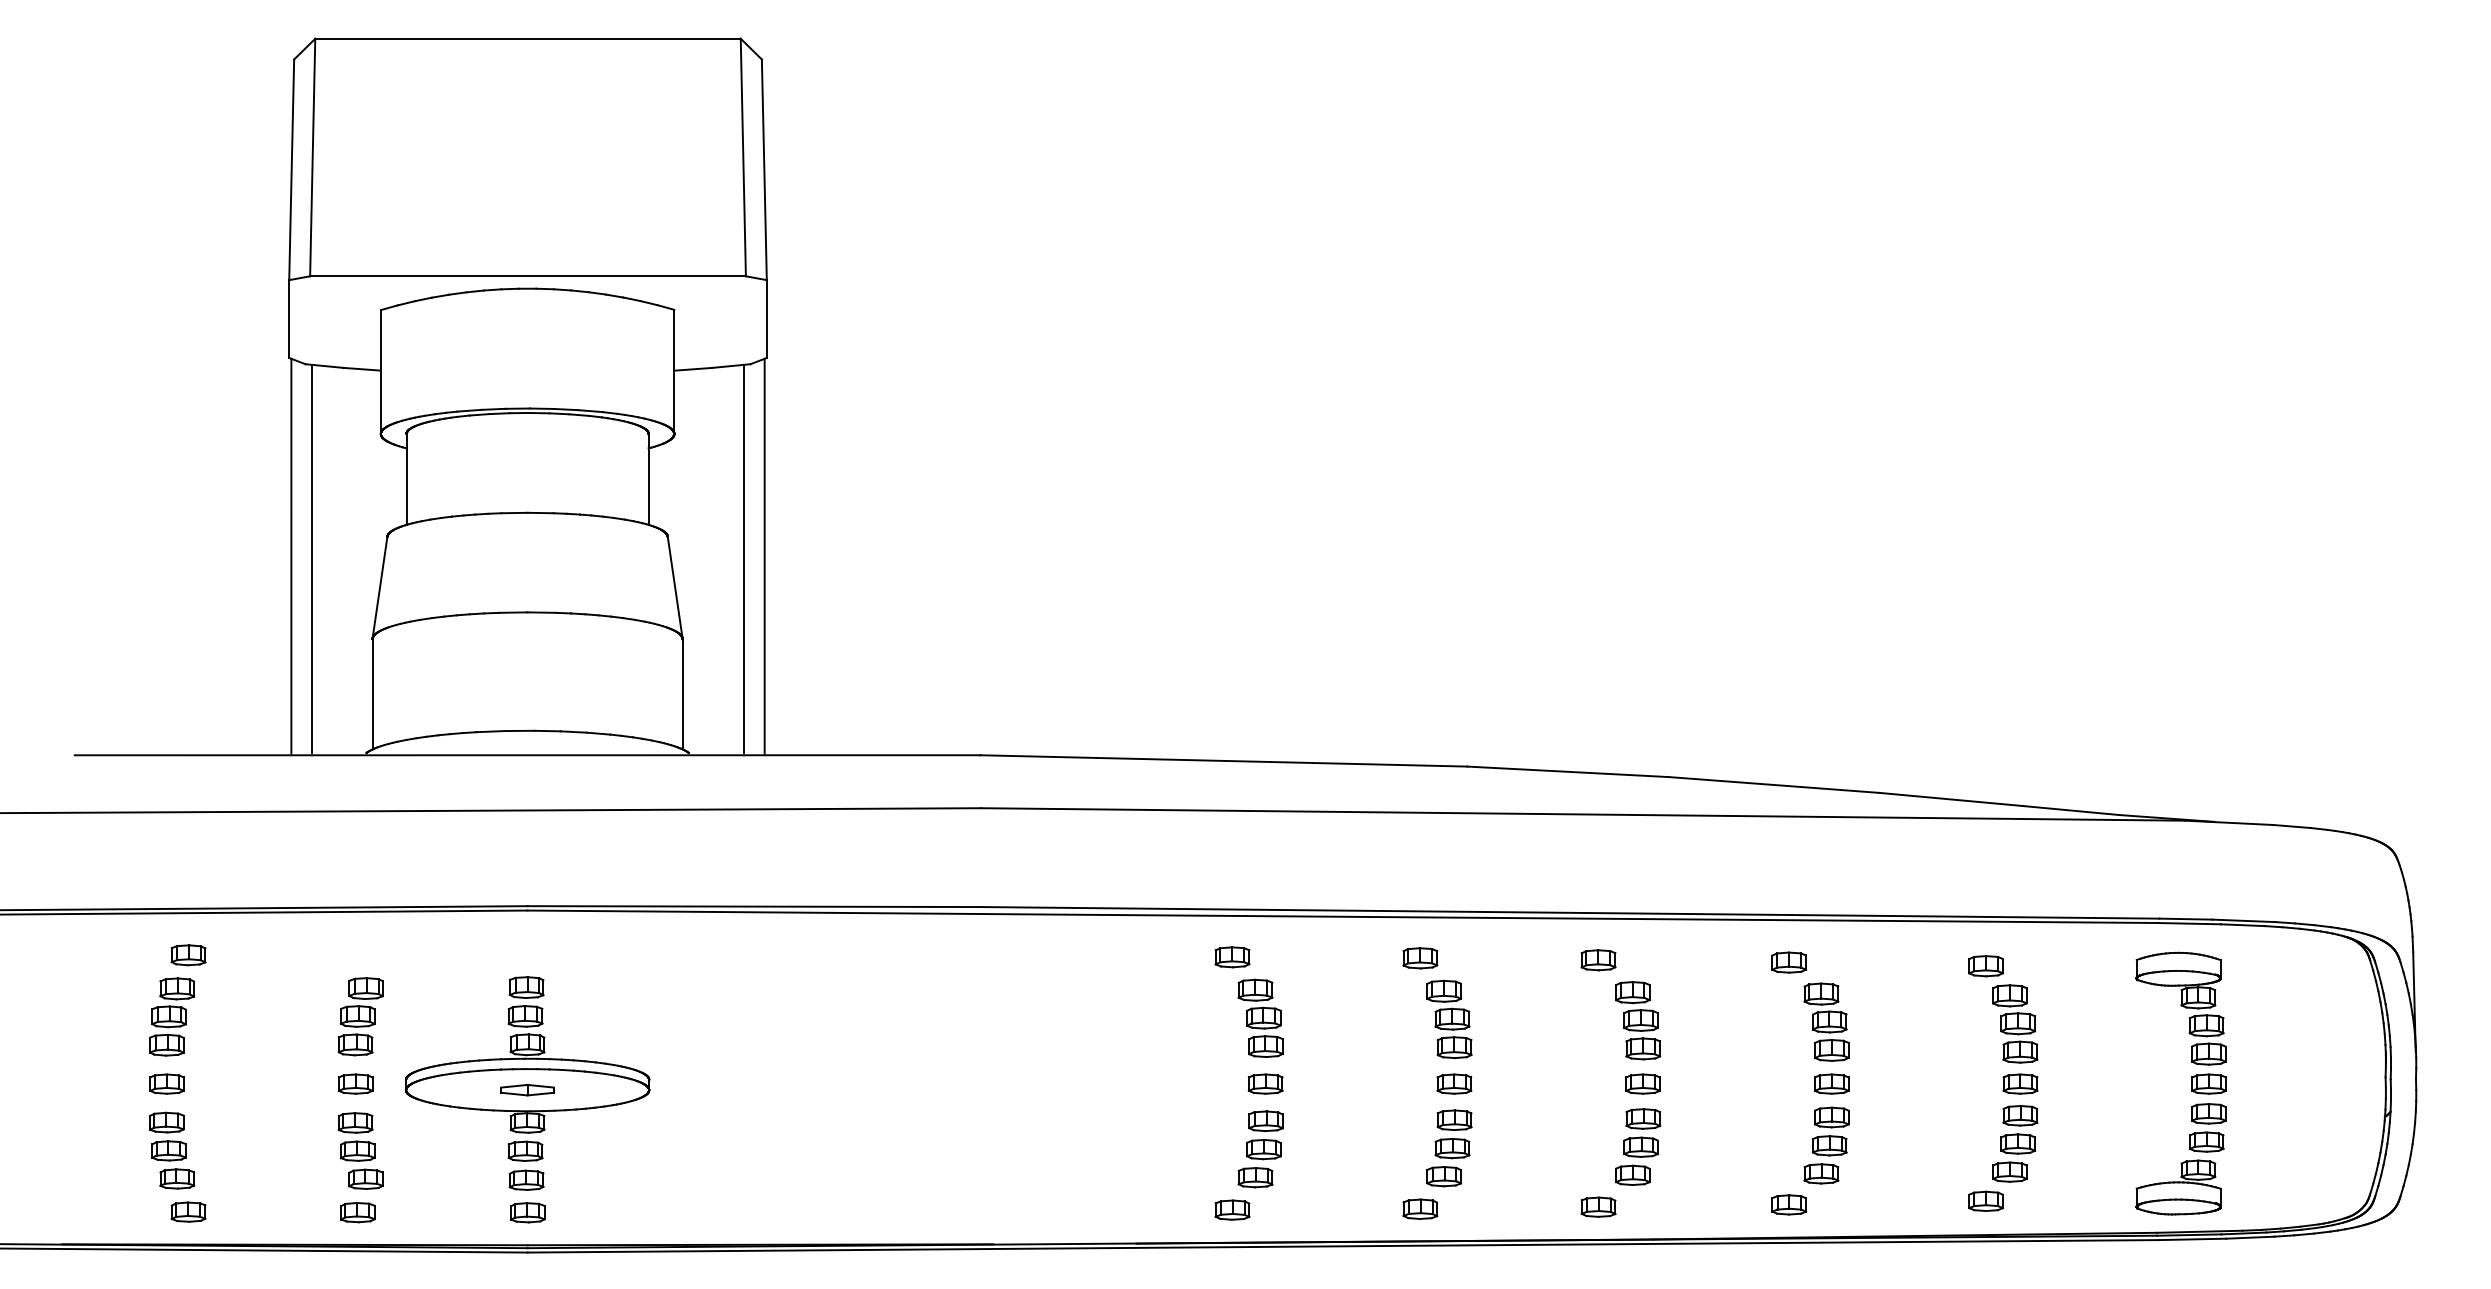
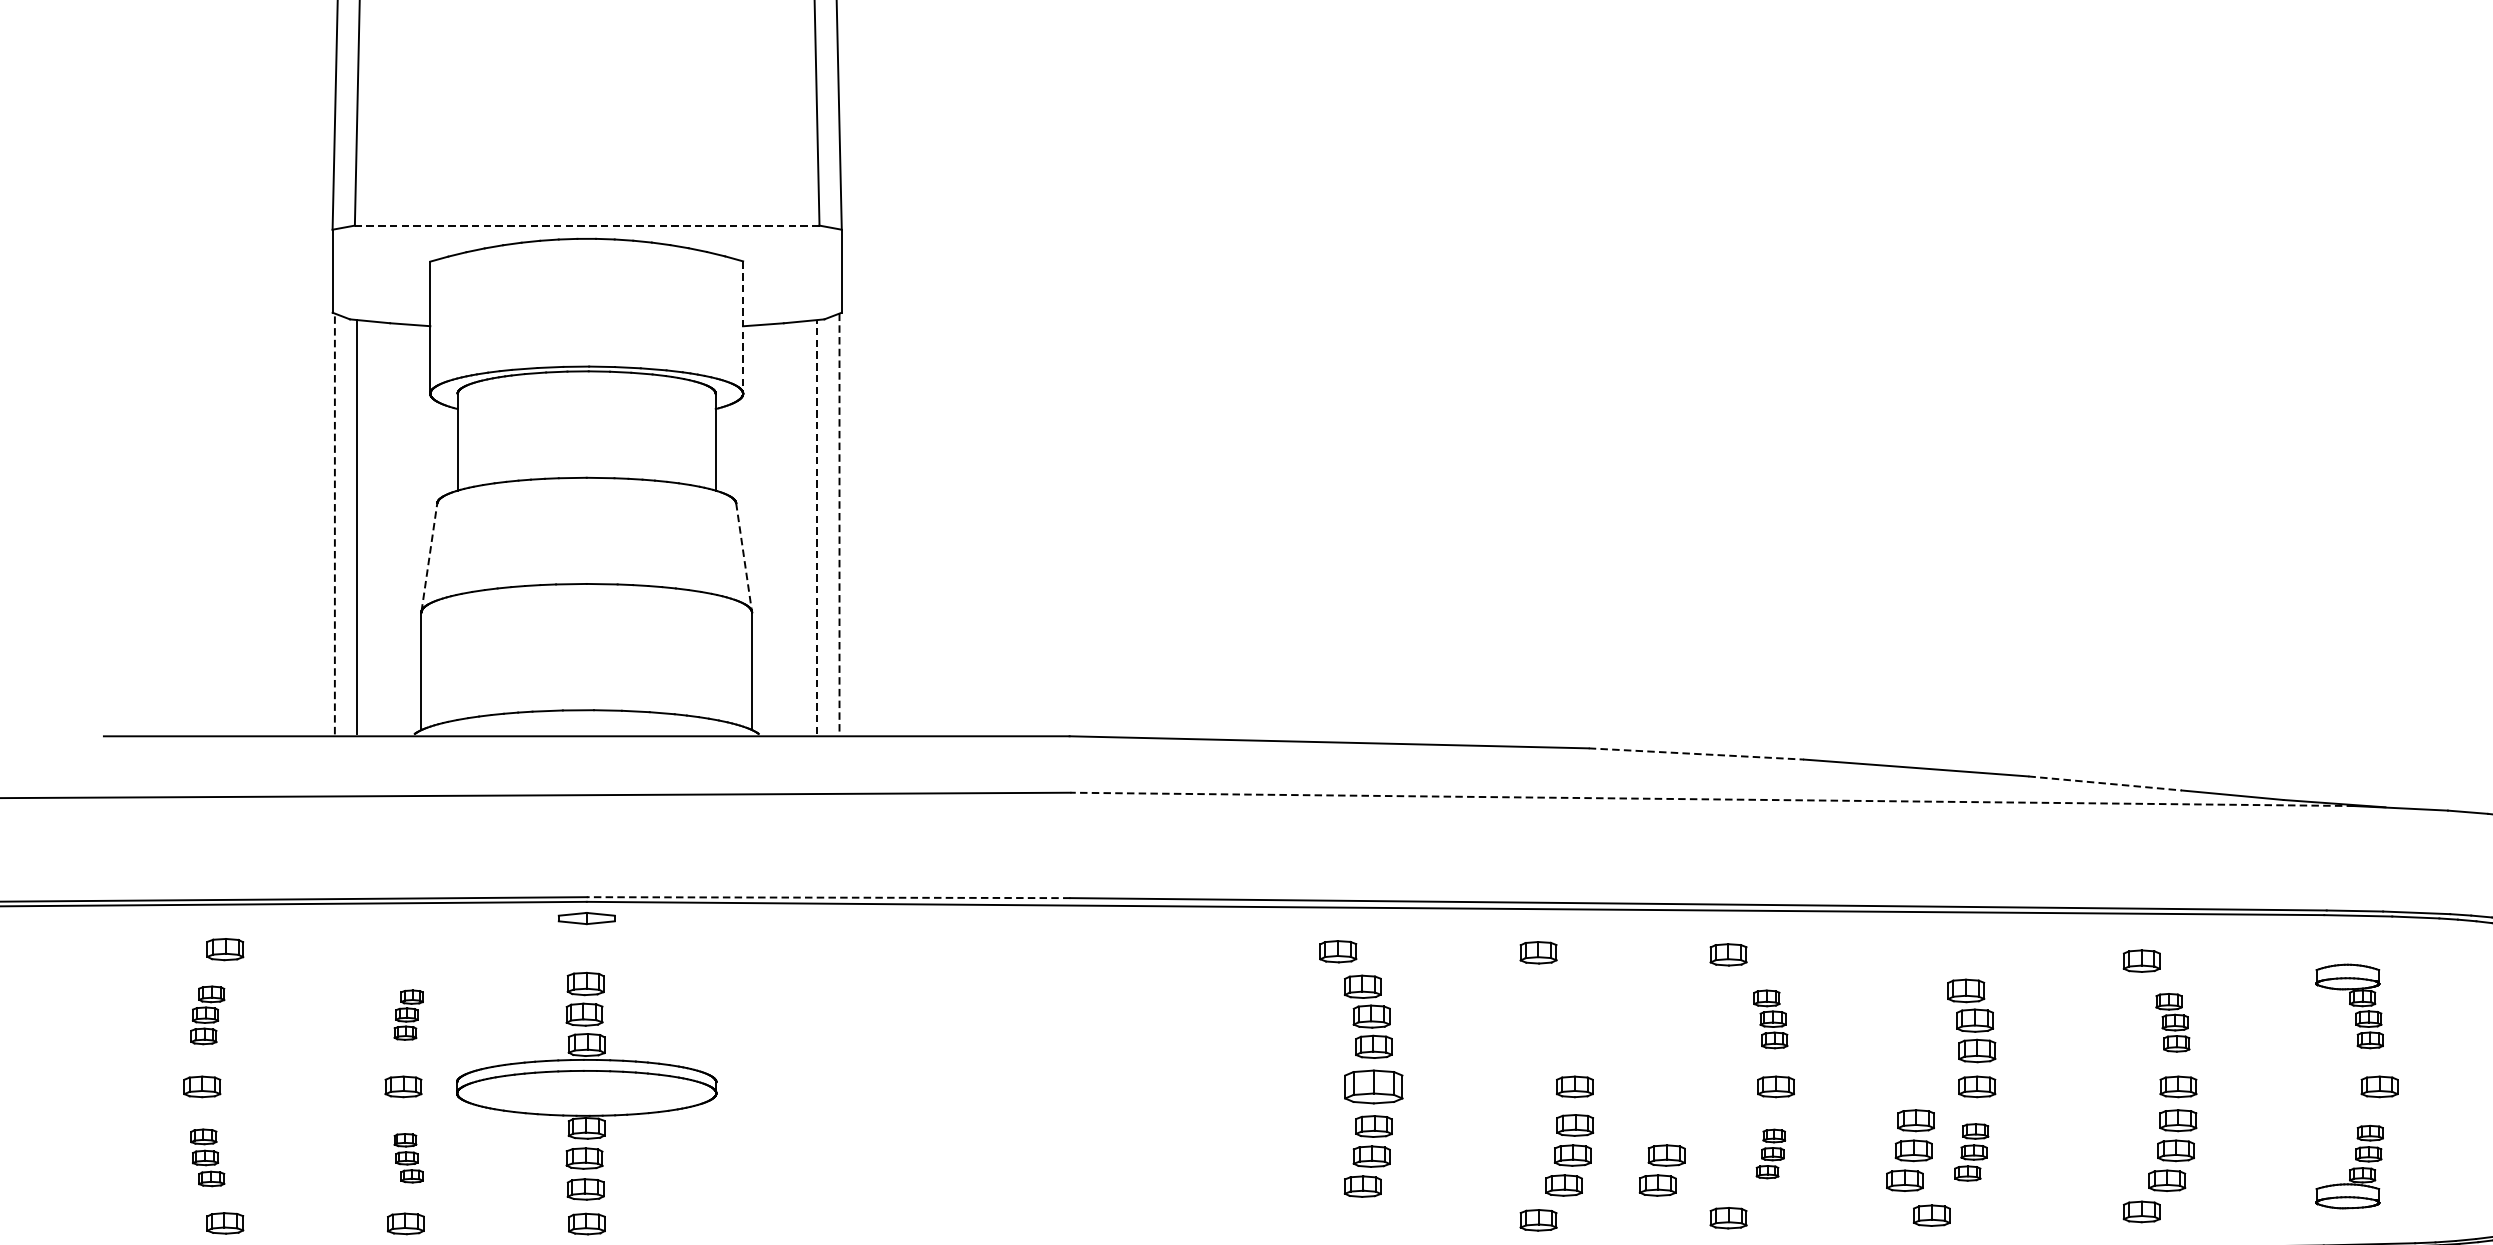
line: (528, 276) -> (587, 225), solid -> dashed
line: (674, 372) -> (743, 328), solid -> dashed
line: (291, 555) -> (335, 523), solid -> dashed
line: (764, 556) -> (839, 524), solid -> dashed
line: (743, 558) -> (816, 526), solid -> dashed
line: (380, 586) -> (429, 556), solid -> dashed
line: (675, 587) -> (744, 557), solid -> dashed
line: (1568, 771) -> (1696, 753), solid -> dashed
line: (1952, 799) -> (2105, 783), solid -> dashed
line: (1582, 814) -> (1711, 799), solid -> dashed
line: (754, 906) -> (828, 897), solid -> dashed
part: (1788, 962) -> (1931, 957), removed
part: (2180, 1008) -> (2349, 1006), size x0.7
part: (172, 1016) -> (208, 1014), size x0.7
part: (360, 1016) -> (408, 1014), size x0.6
part: (1449, 1019) -> (1569, 1018), removed
part: (1638, 1020) -> (1771, 1019), size x0.7
part: (2015, 1023) -> (2173, 1022), size x0.7
part: (1265, 1083) -> (1373, 1086), size x1.6
part: (527, 1090) -> (586, 918), moved
part: (1769, 1143) -> (1910, 1150), added
part: (1826, 1145) -> (1971, 1152), size x0.7
part: (1638, 1146) -> (1771, 1153), size x0.6
part: (172, 1150) -> (208, 1157), size x0.7
part: (360, 1150) -> (408, 1157), size x0.6
part: (2180, 1159) -> (2349, 1167), size x0.7
part: (1536, 1162) -> (1662, 1170), added
part: (1232, 1209) -> (1338, 1220), removed

